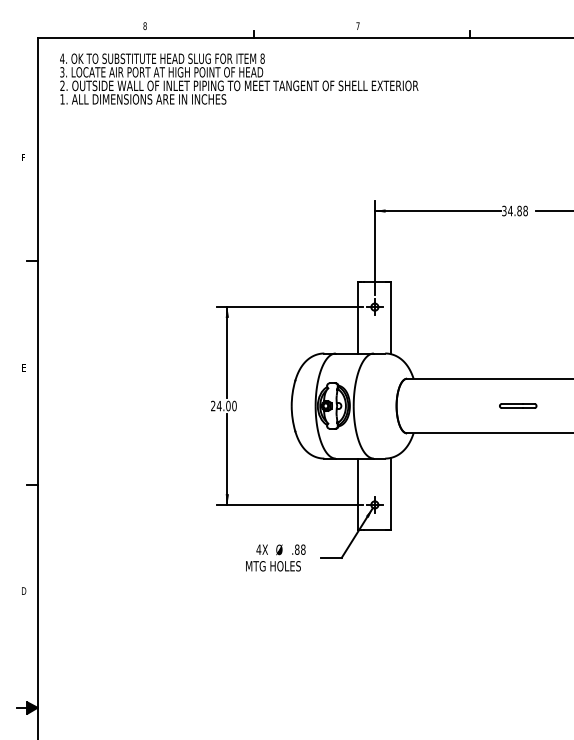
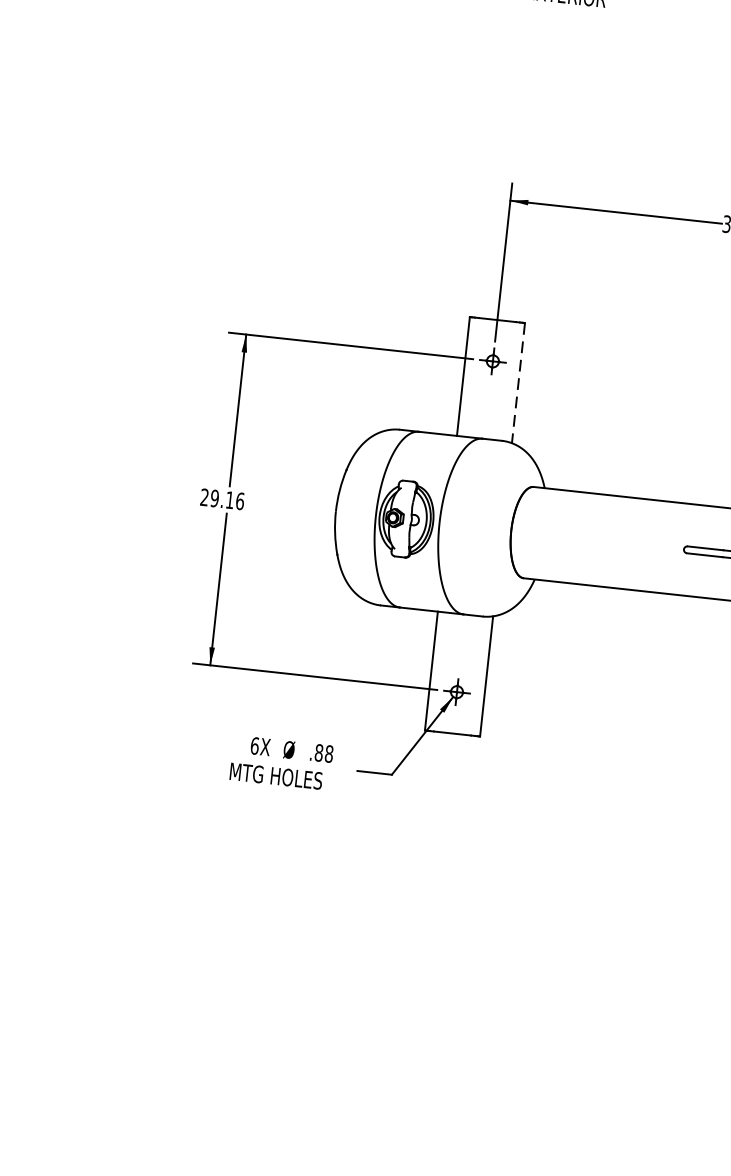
line: (391, 318) -> (518, 383), solid -> dashed
text: (226, 405) -> (226, 498), 24.00 -> 29.16
text: (258, 549) -> (254, 745), 4X -> 6X

